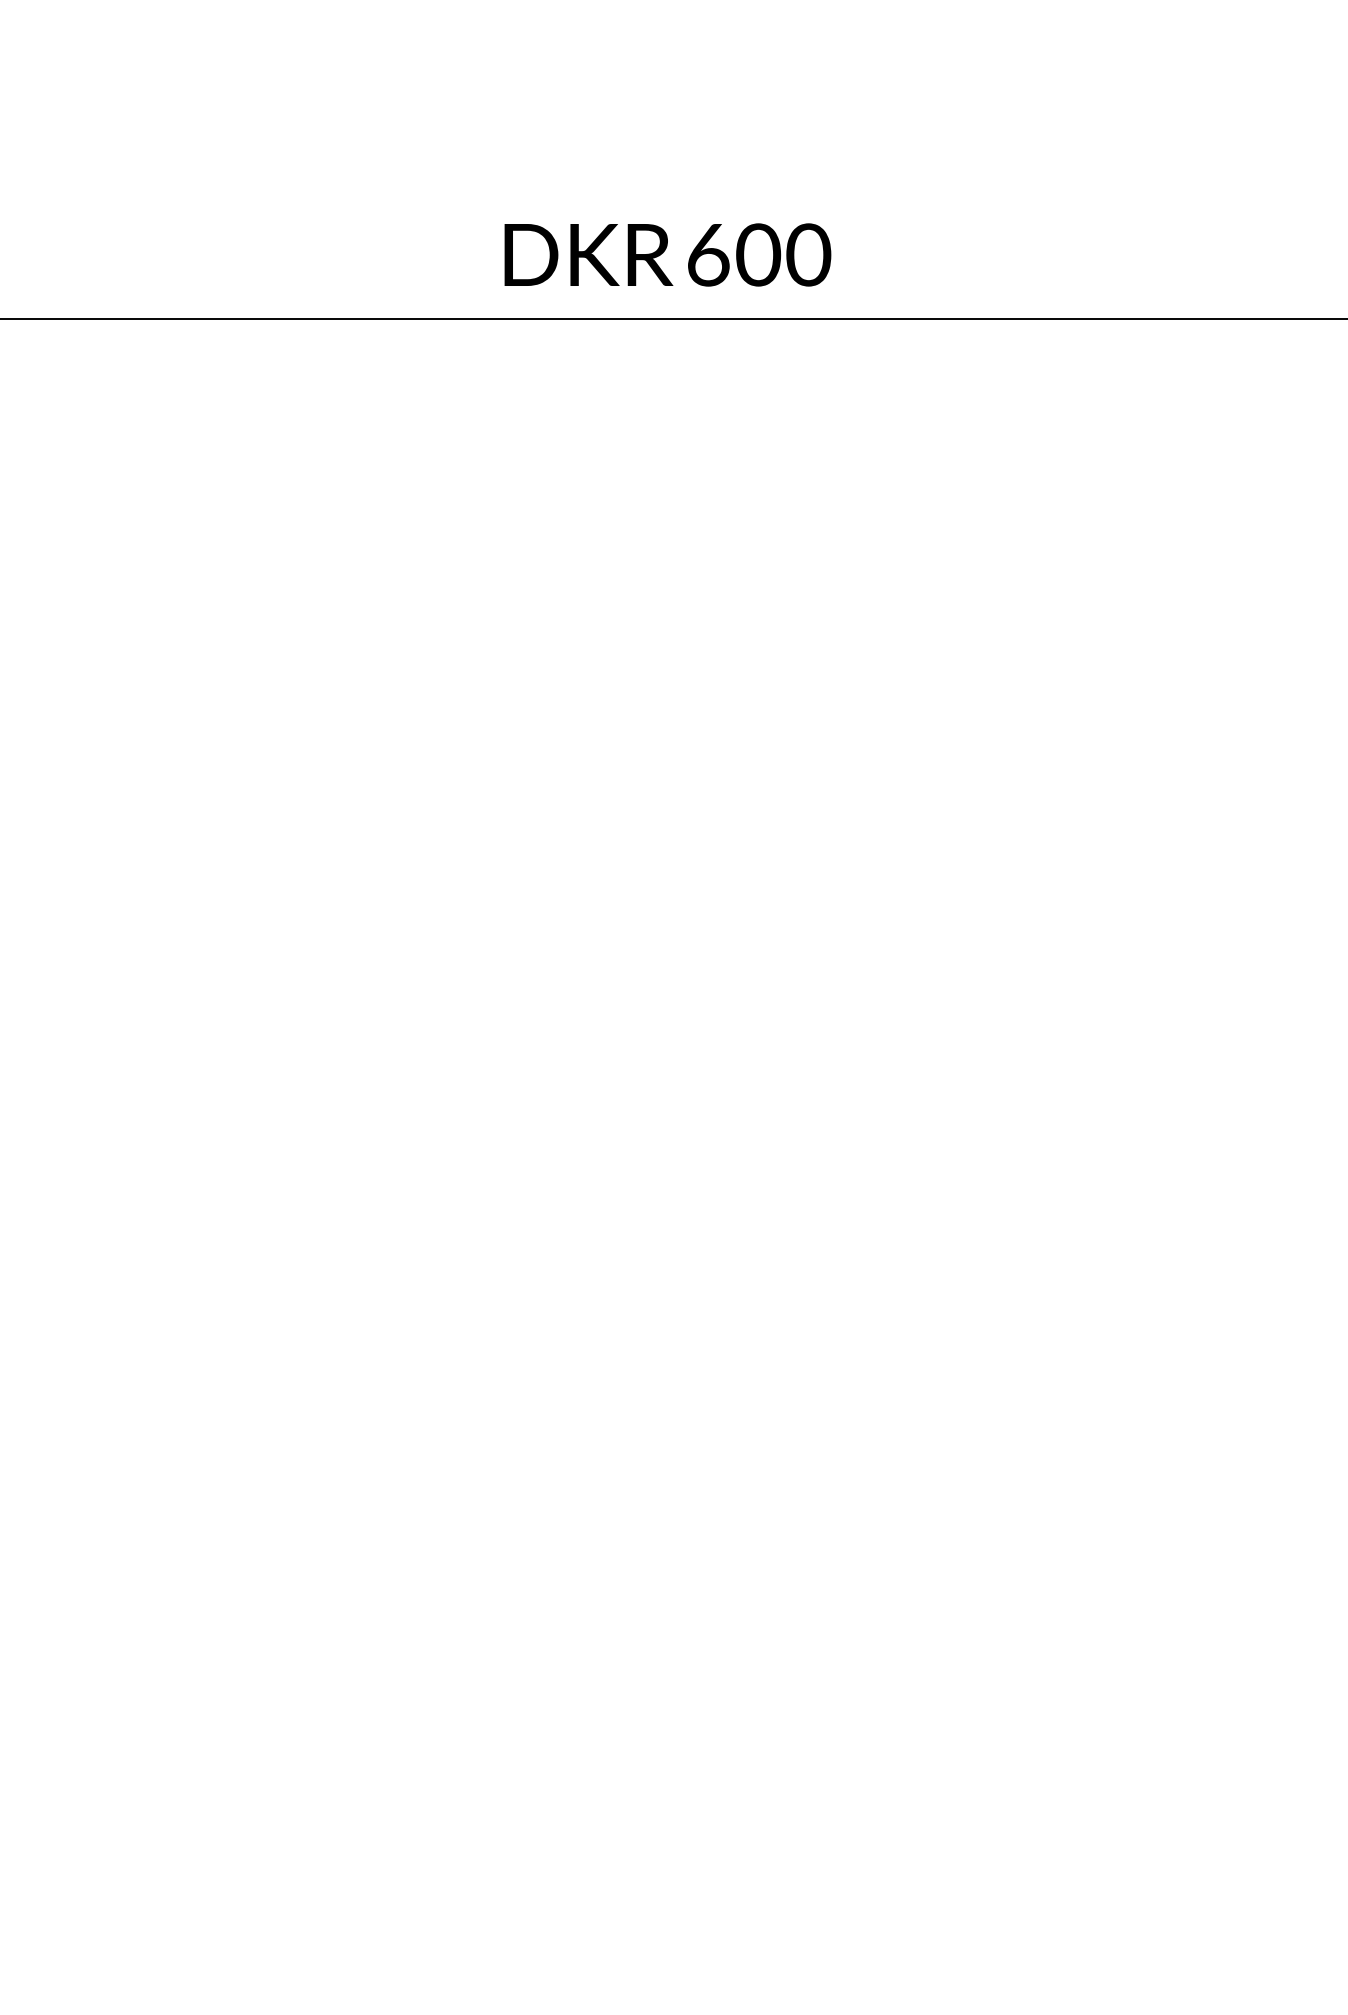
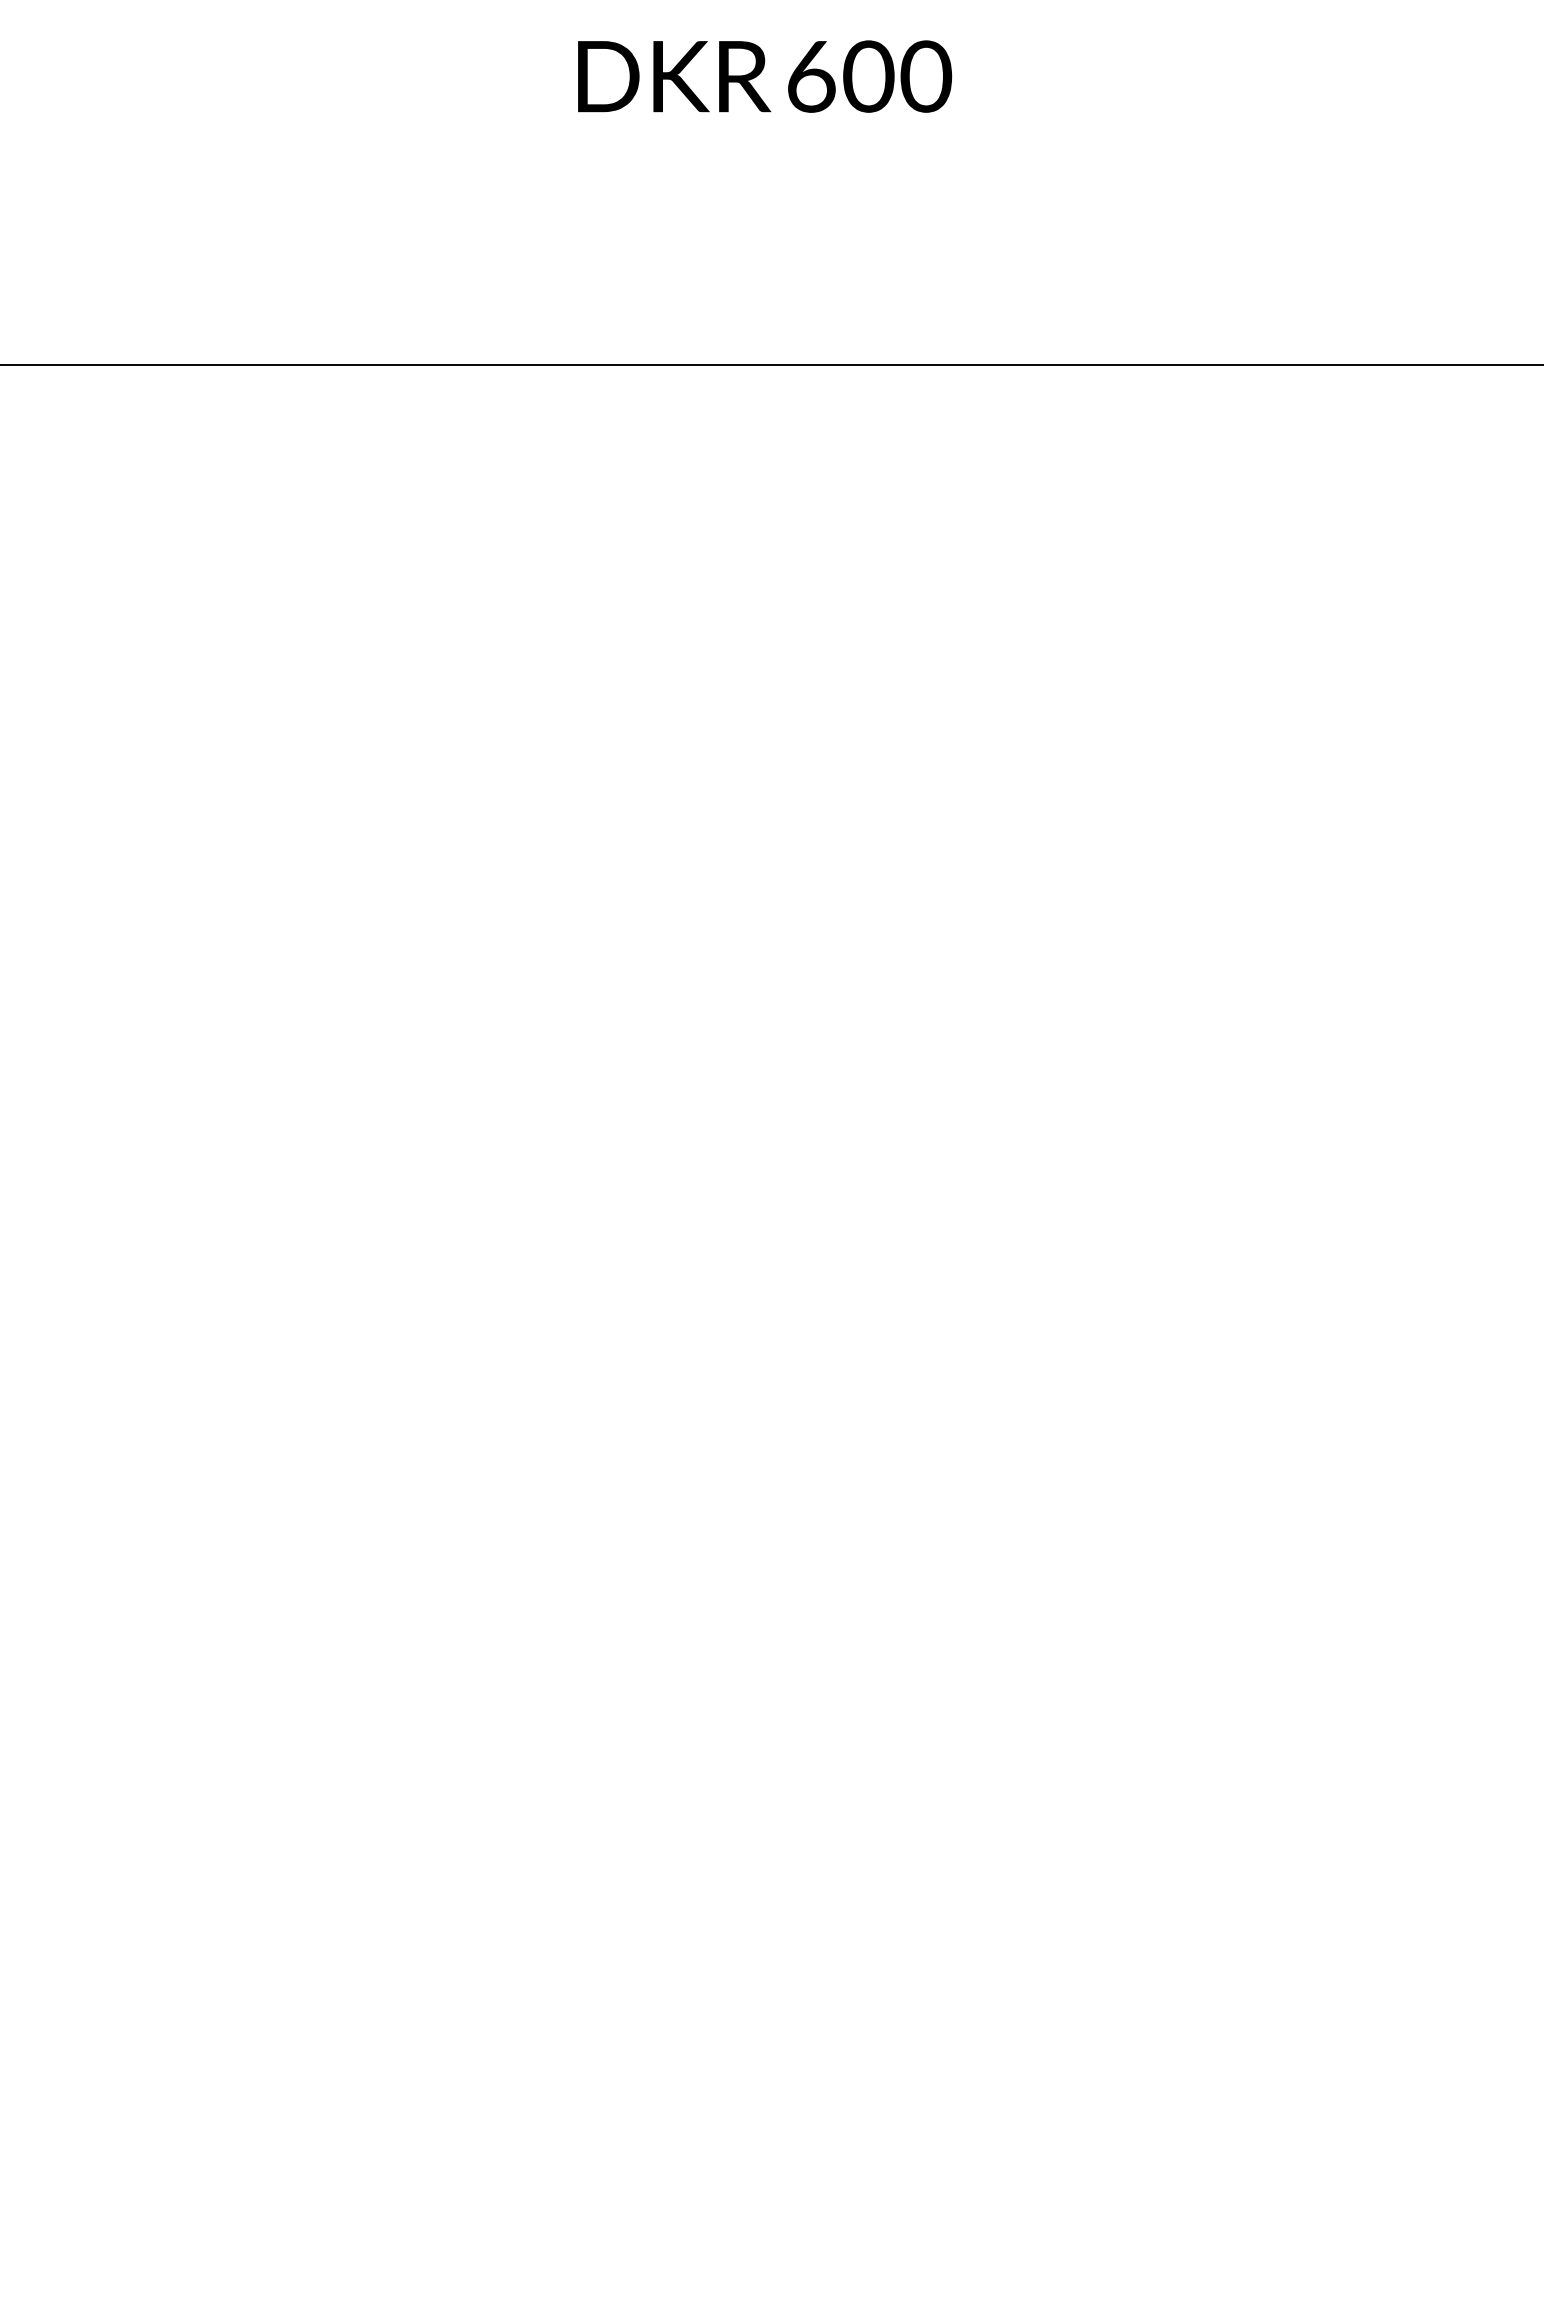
text: (667, 254) -> (764, 76), moved

